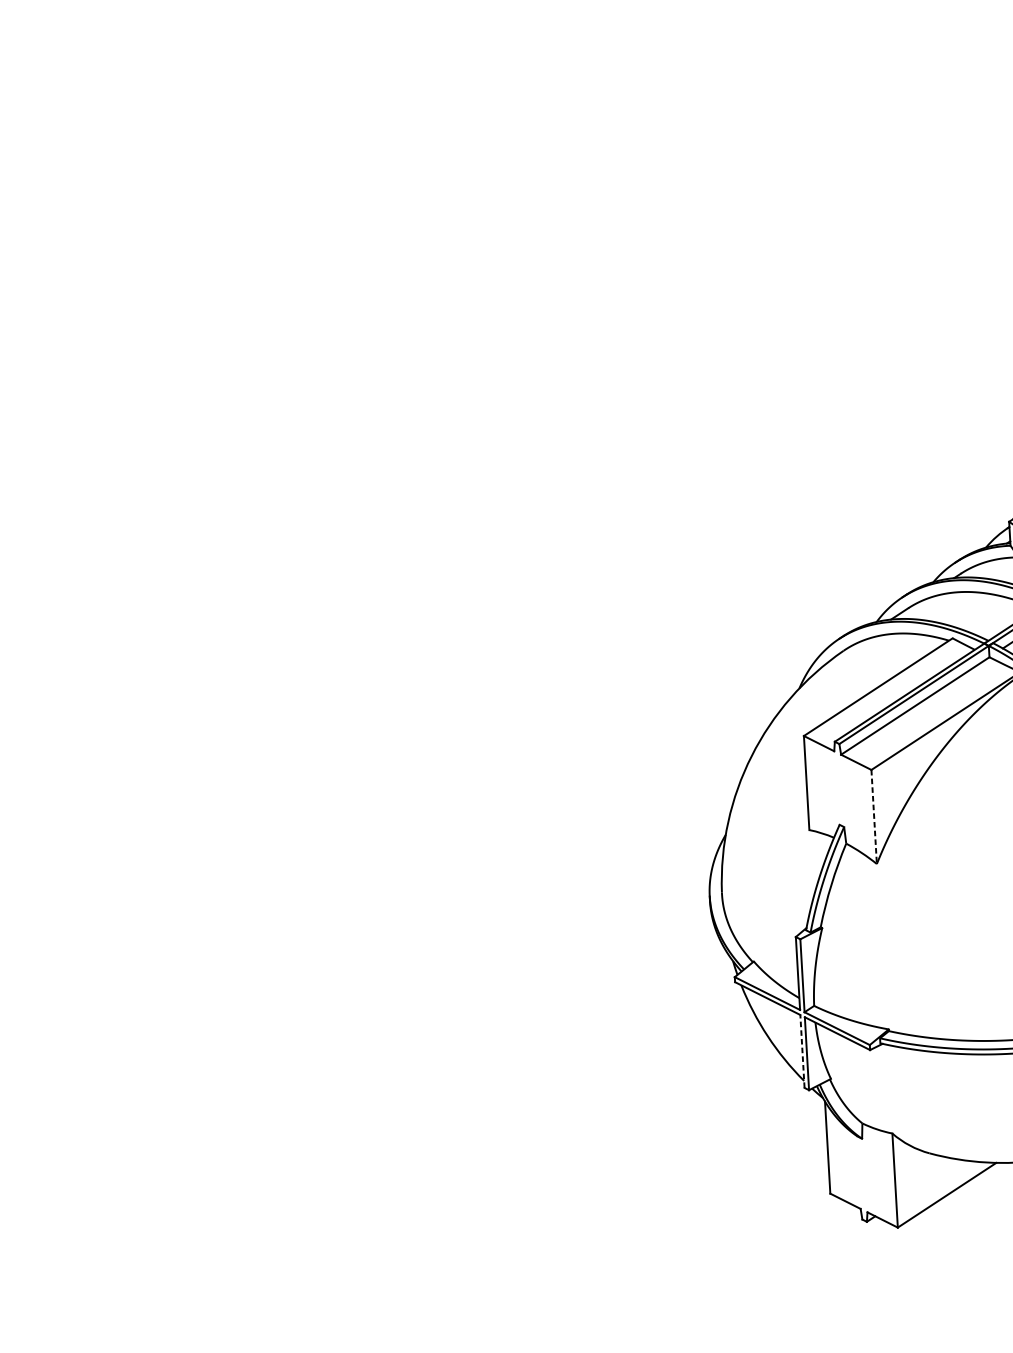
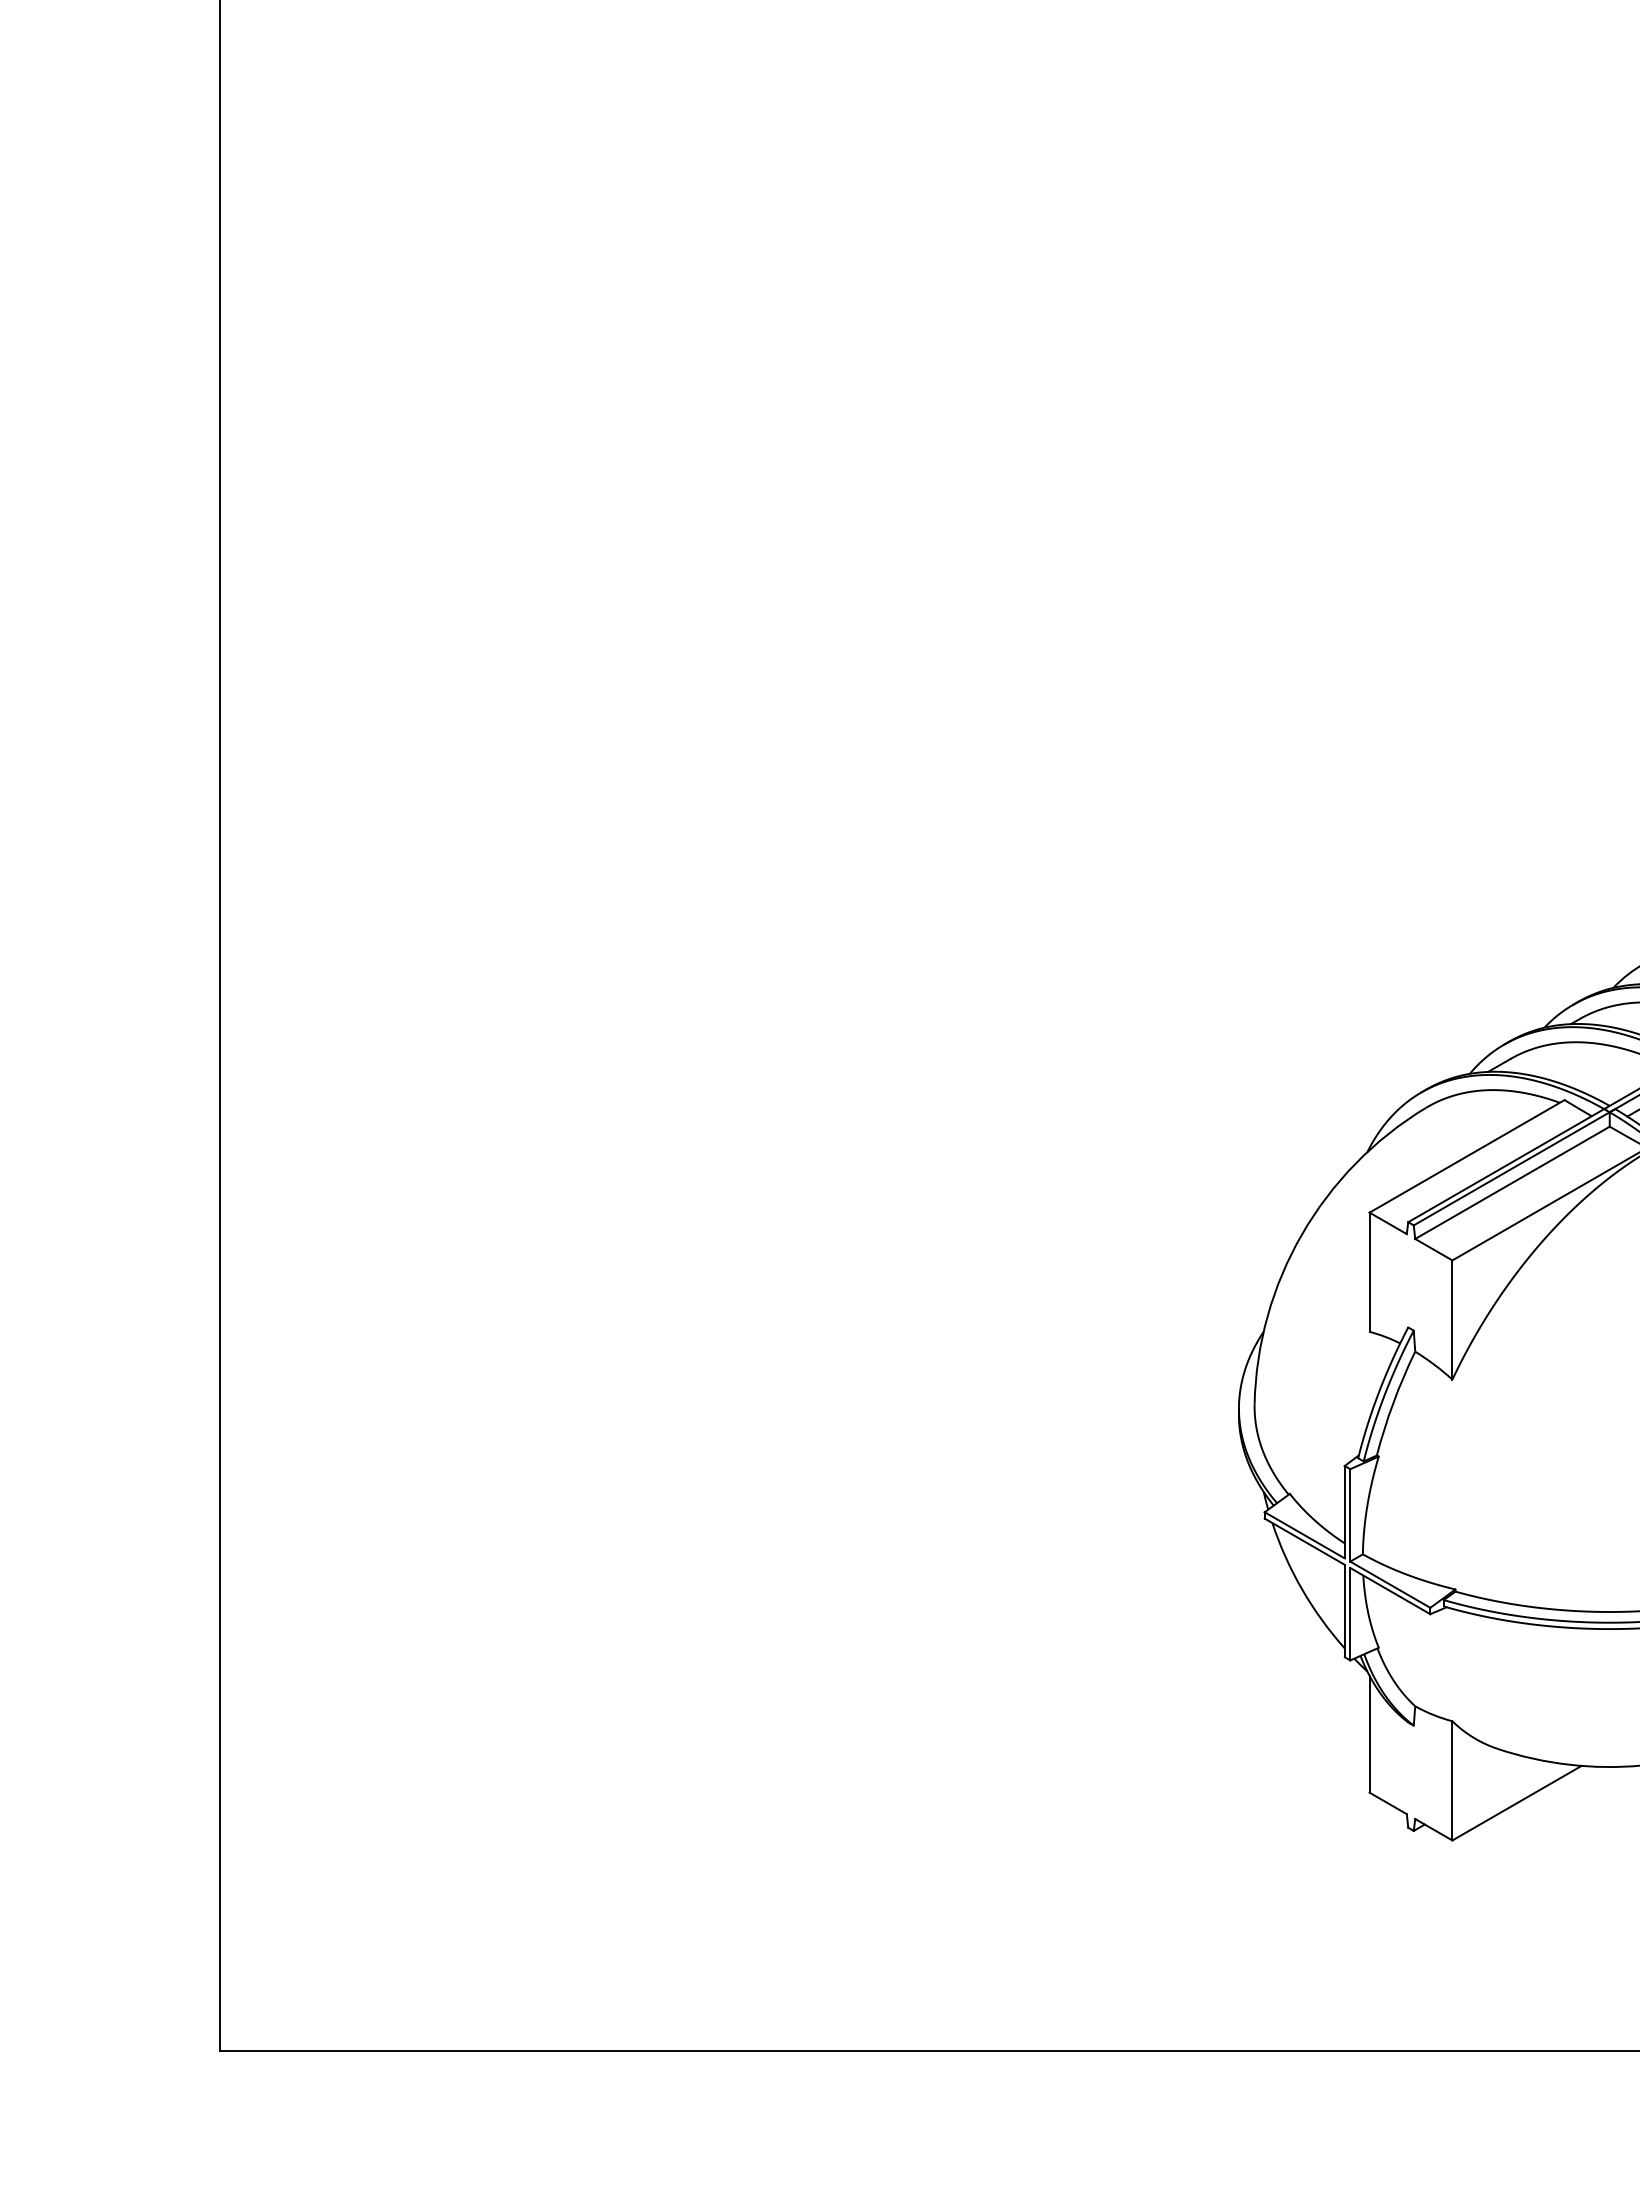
line: (874, 817) -> (1452, 1320), dashed -> solid
line: (802, 1051) -> (1344, 1610), dashed -> solid

